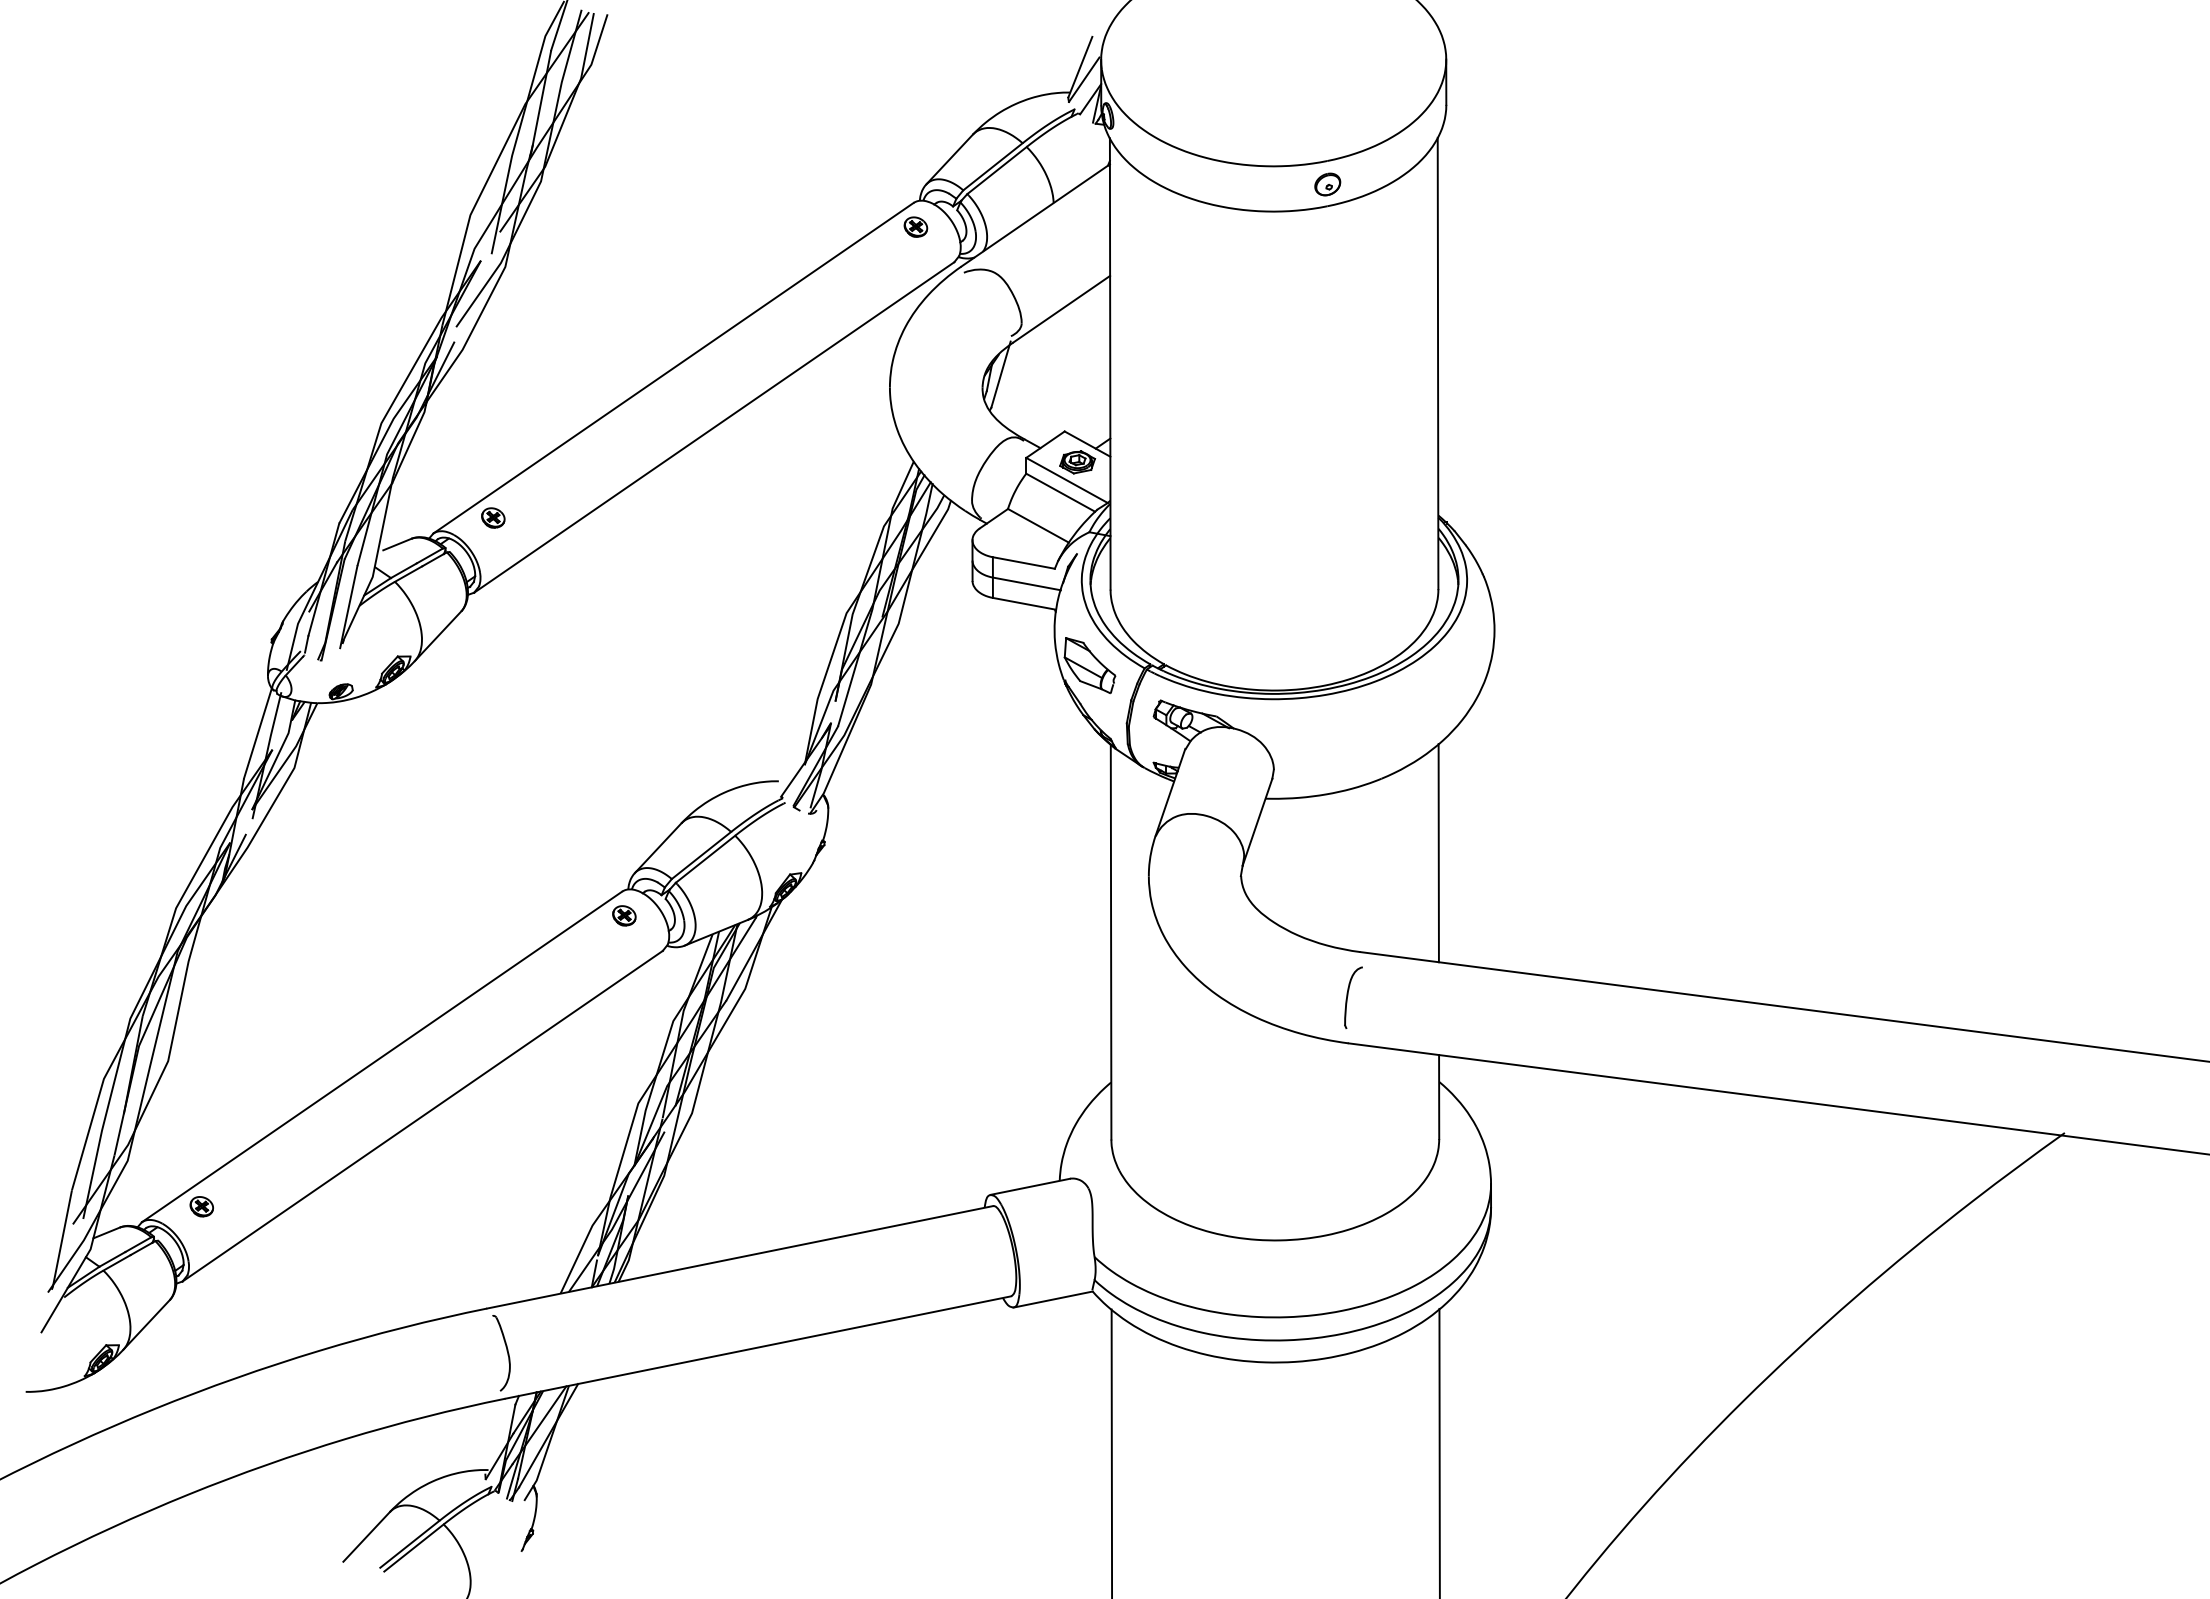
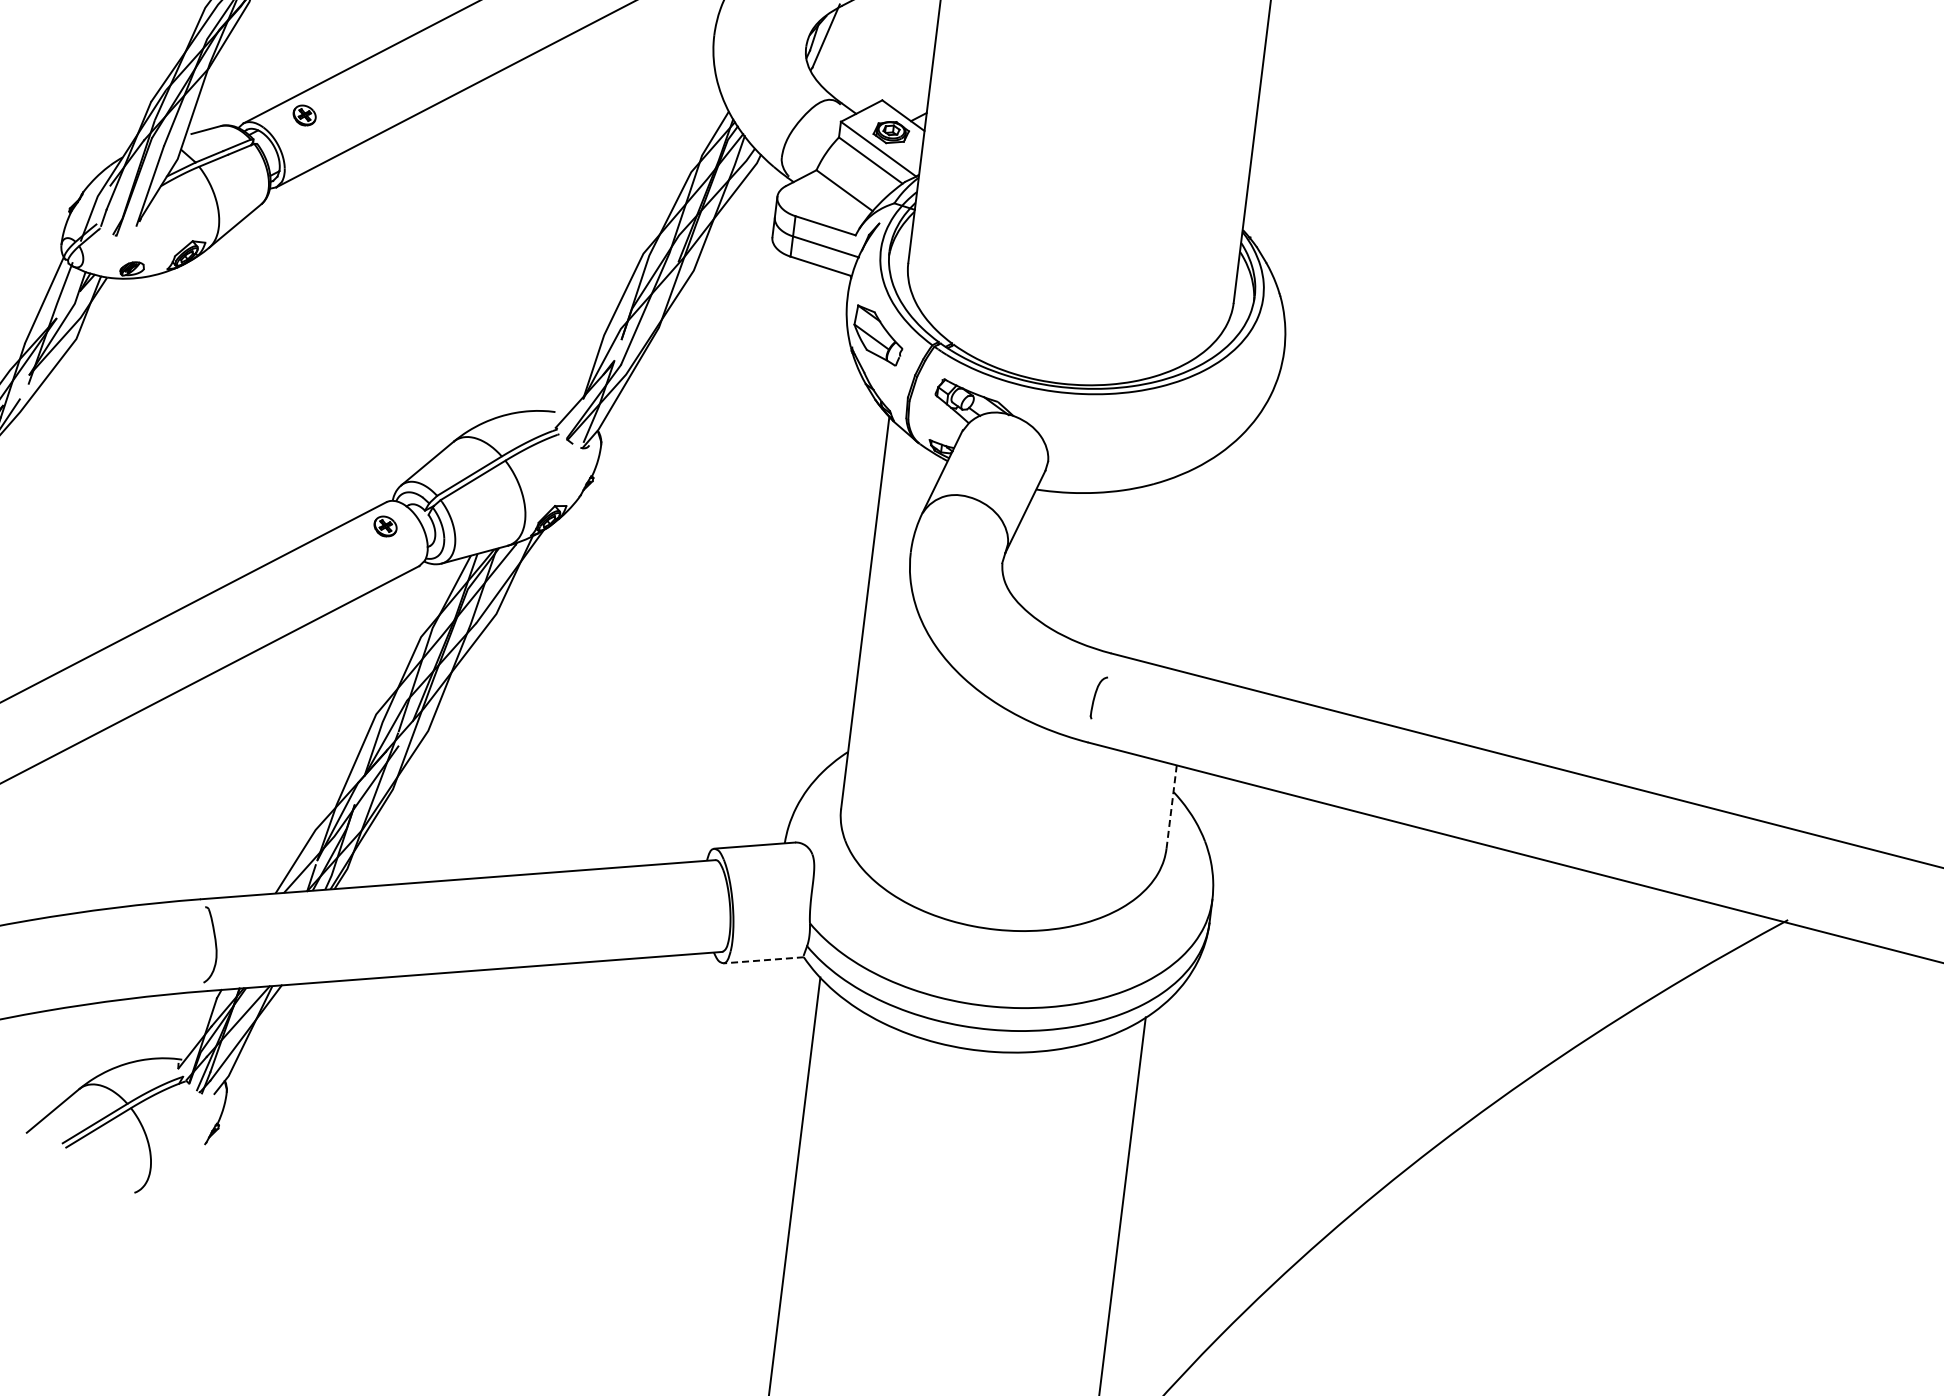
line: (1438, 852) -> (1201, 564), removed
part: (1353, 997) -> (1098, 697), size x0.7
line: (1439, 1096) -> (1172, 806), solid -> dashed
line: (1052, 1299) -> (762, 960), solid -> dashed

